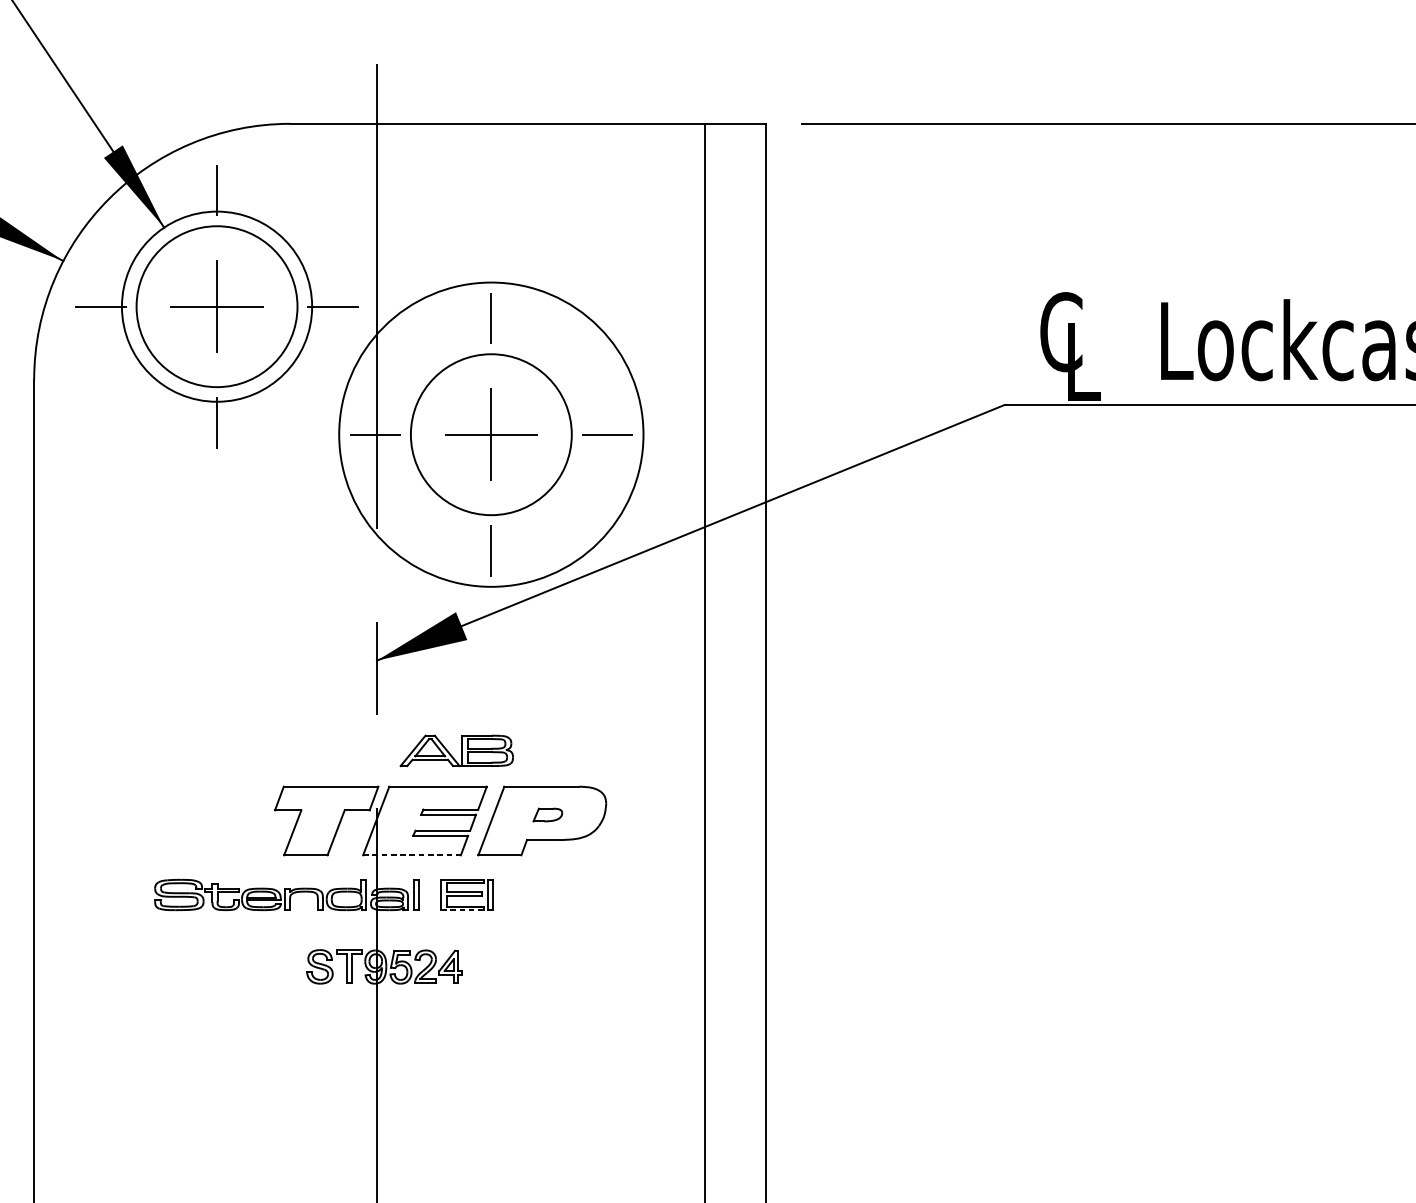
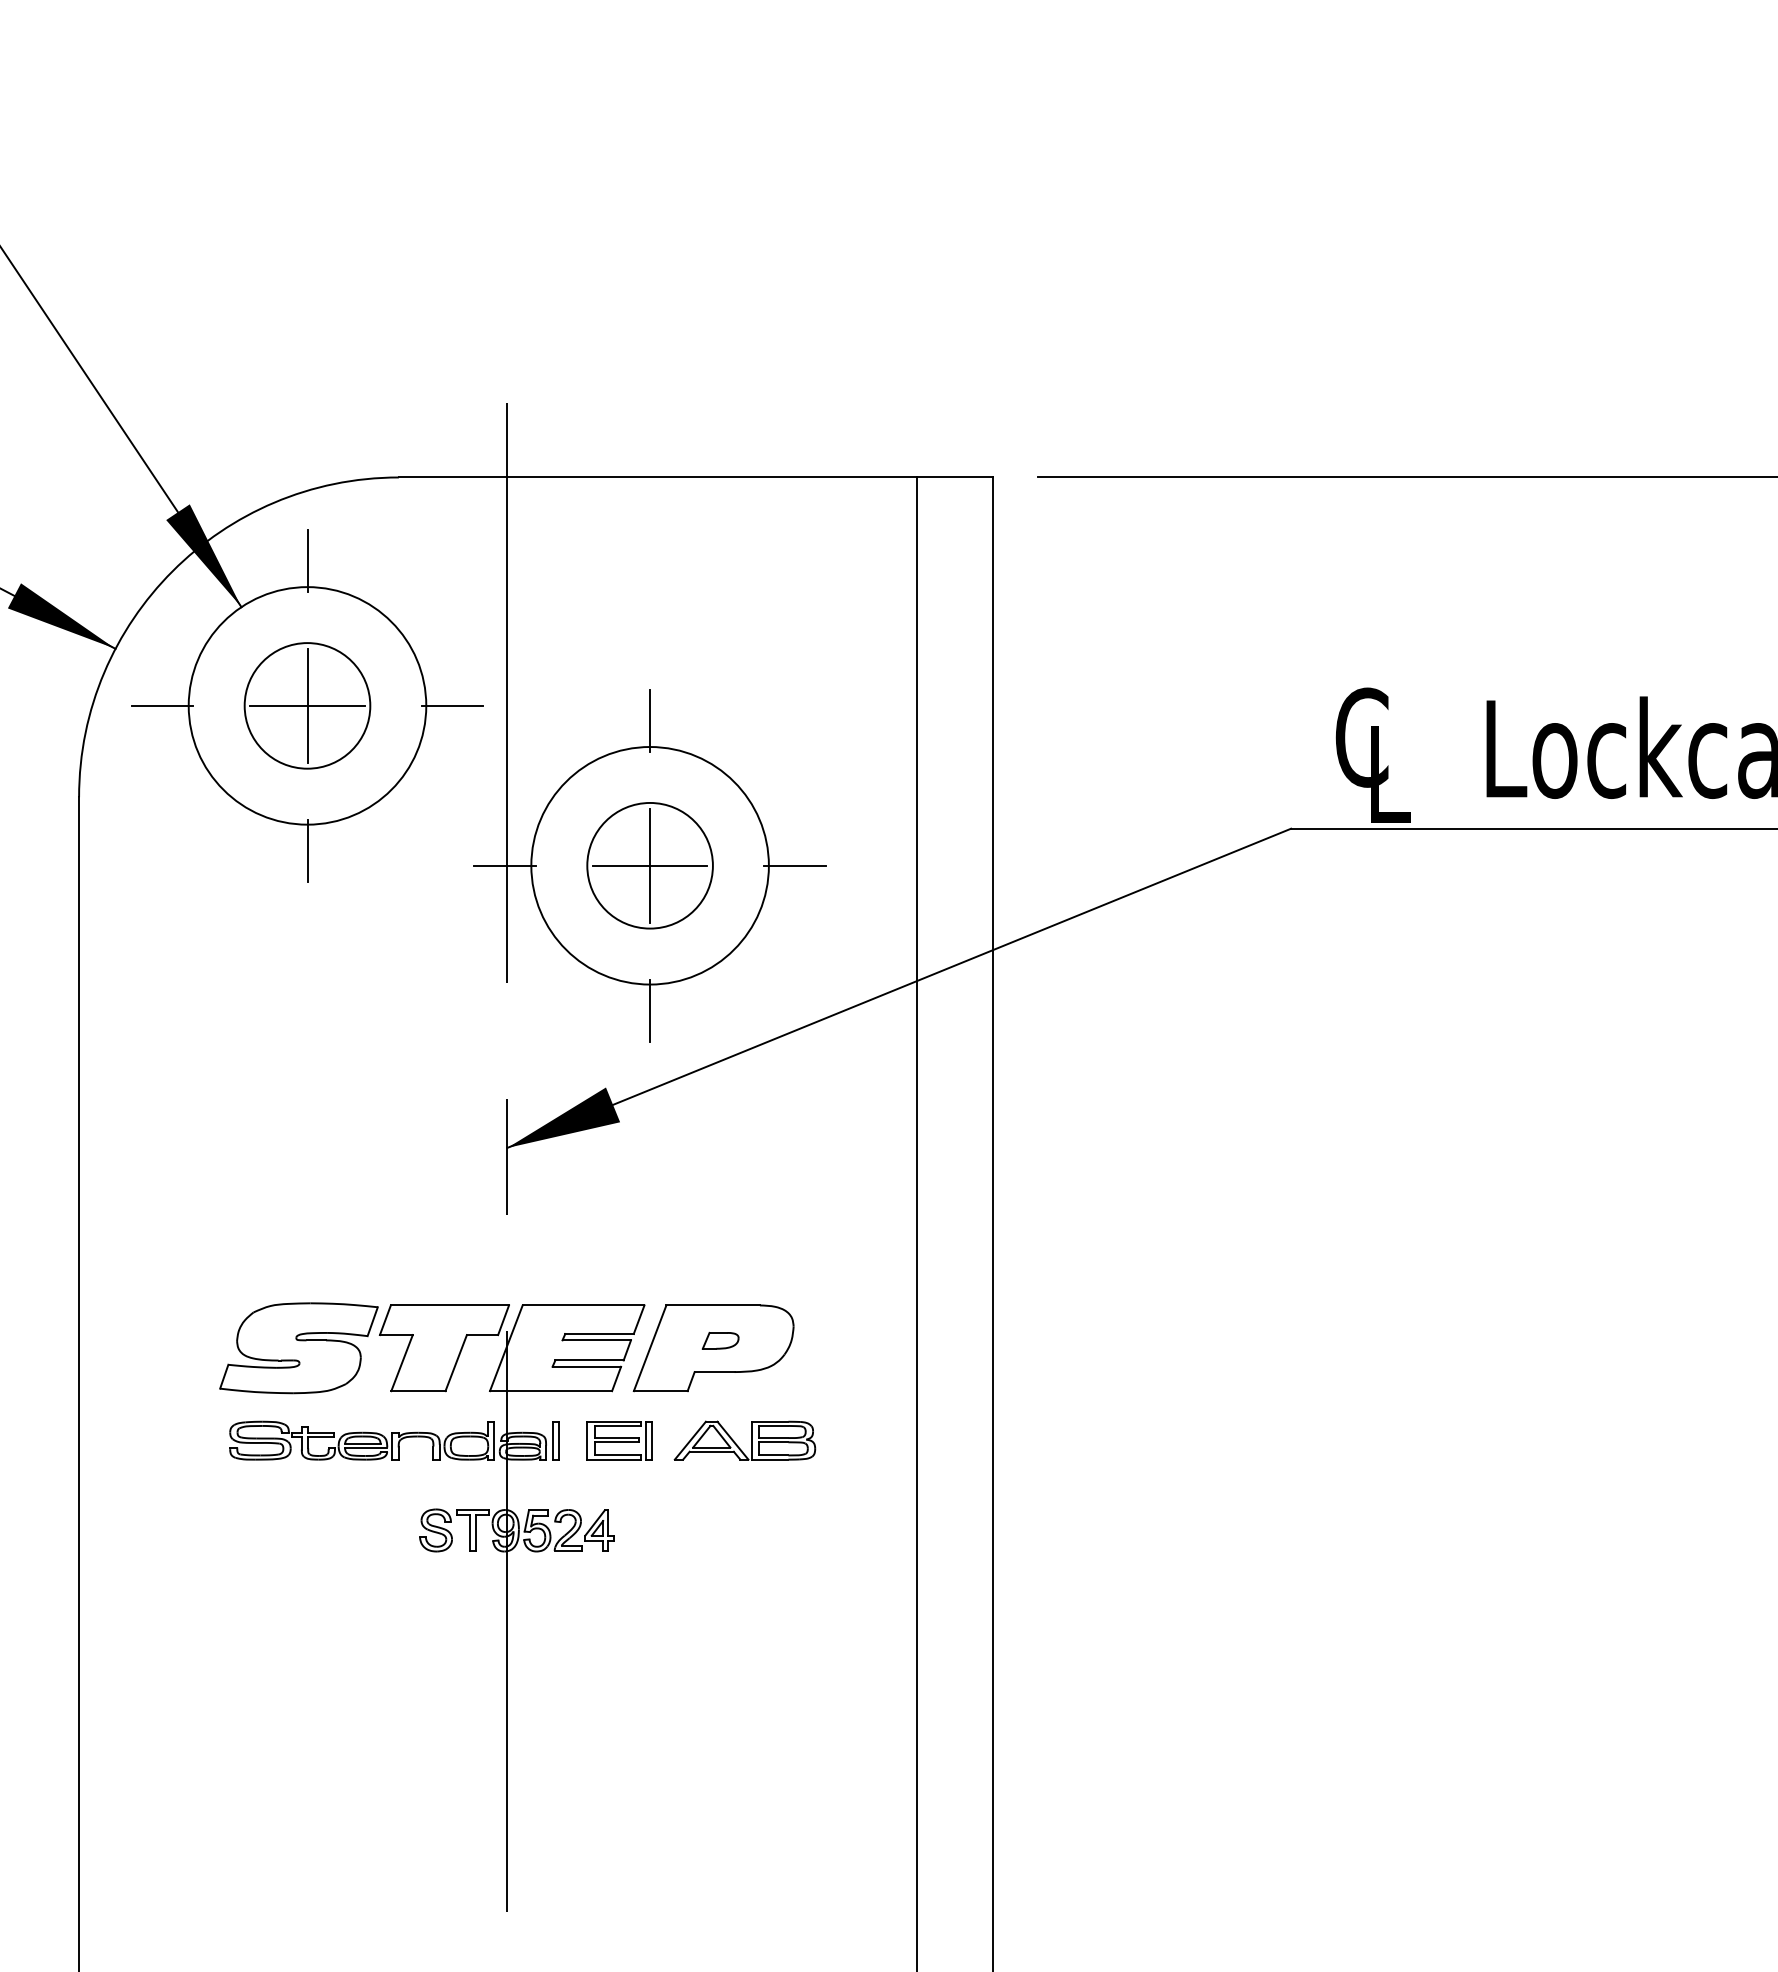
circle: (217, 306) -> (307, 705), size x0.62
circle: (490, 434) -> (649, 865), size x0.62
circle: (490, 434) -> (649, 865), size x0.62
part: (462, 750) -> (751, 1440), moved
part: (209, 821) -> (298, 1348), added
line: (412, 855) -> (551, 1391), dashed -> solid
line: (462, 910) -> (614, 1459), dashed -> solid

